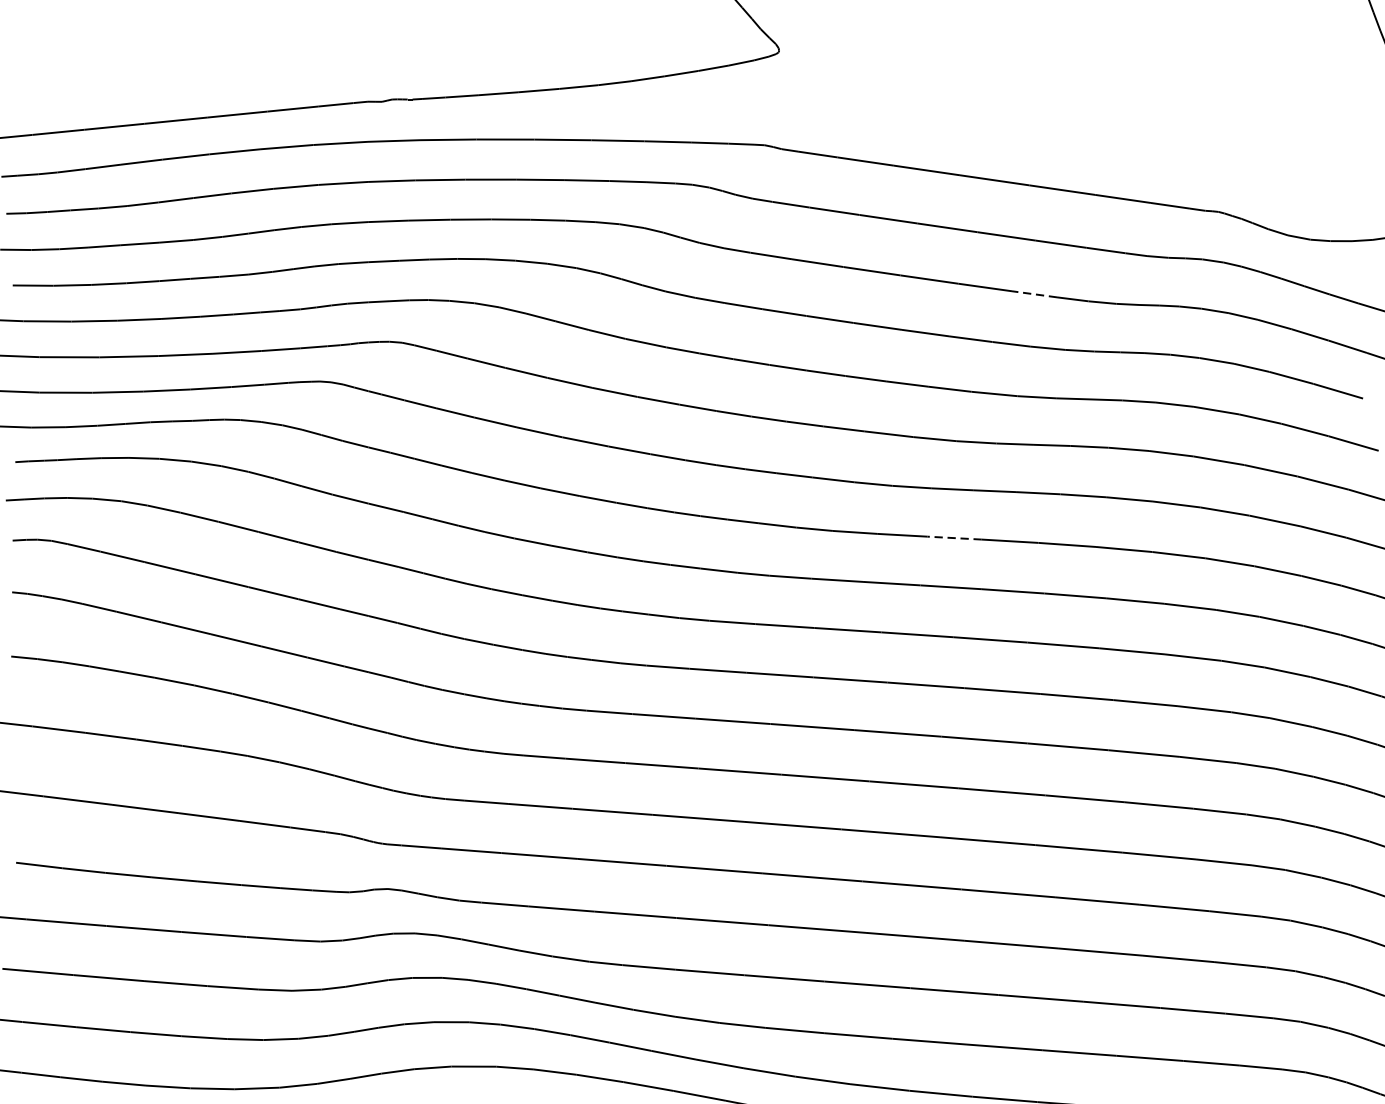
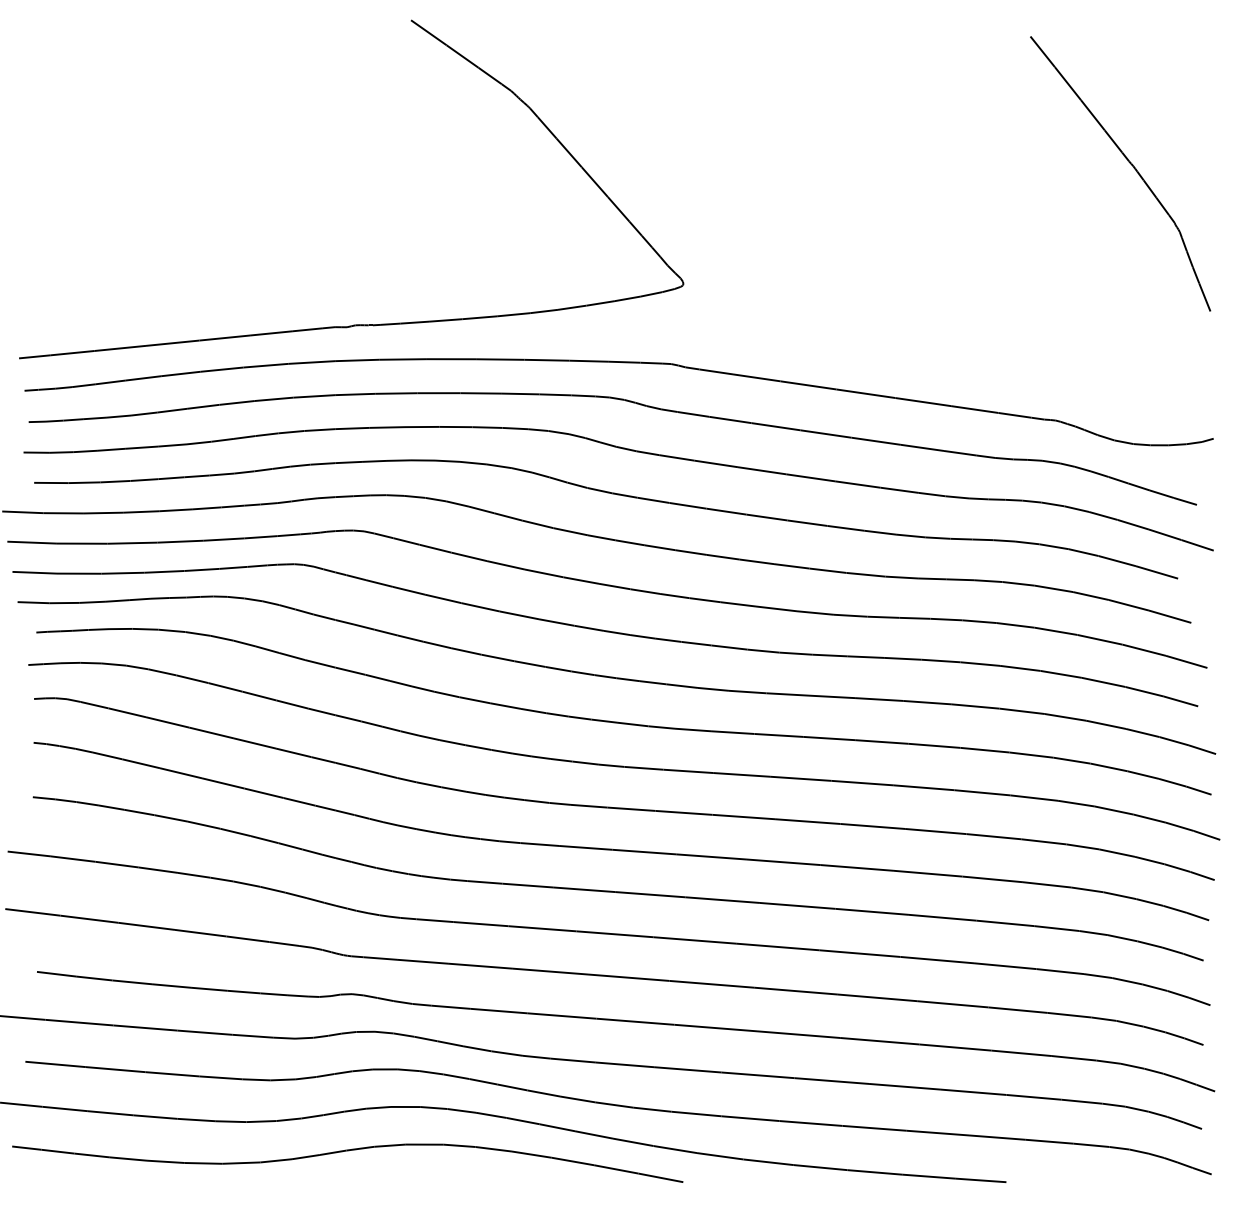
line: (1034, 294) -> (899, 490), dashed -> solid
line: (953, 537) -> (831, 696), dashed -> solid

